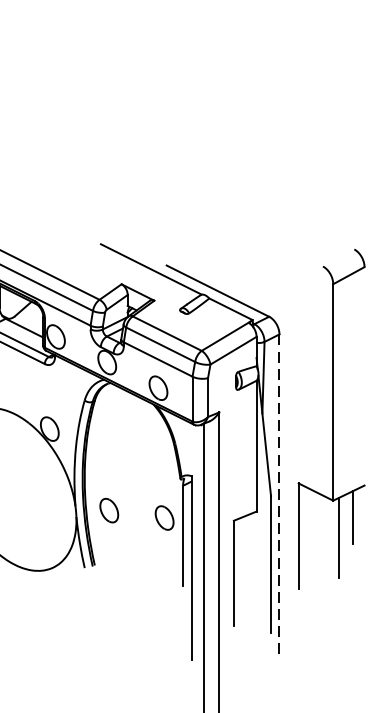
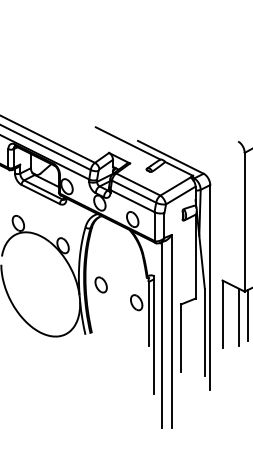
line: (279, 494) -> (210, 287), dashed -> solid
part: (108, 509) -> (100, 284), moved
line: (325, 539) -> (239, 316), added

